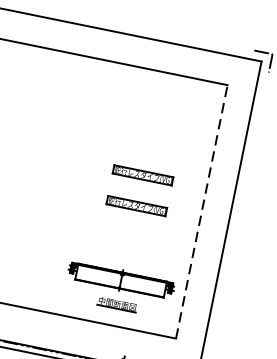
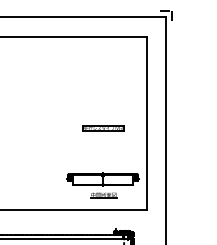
part: (143, 175) -> (103, 107), removed
line: (201, 211) -> (146, 123), dashed -> solid

